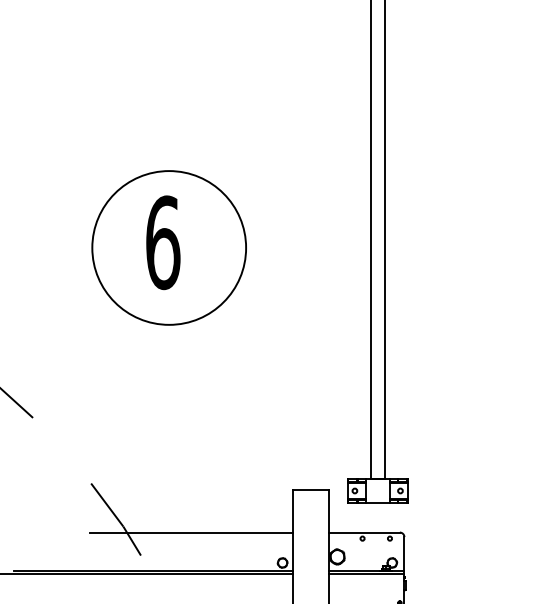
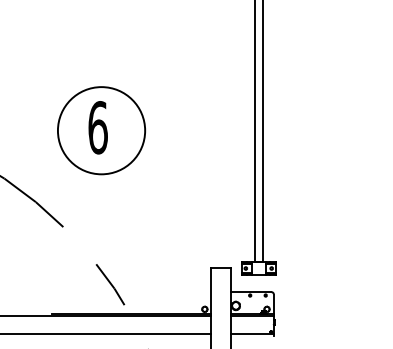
part: (169, 247) -> (101, 130), moved
line: (190, 533) -> (152, 292), removed

